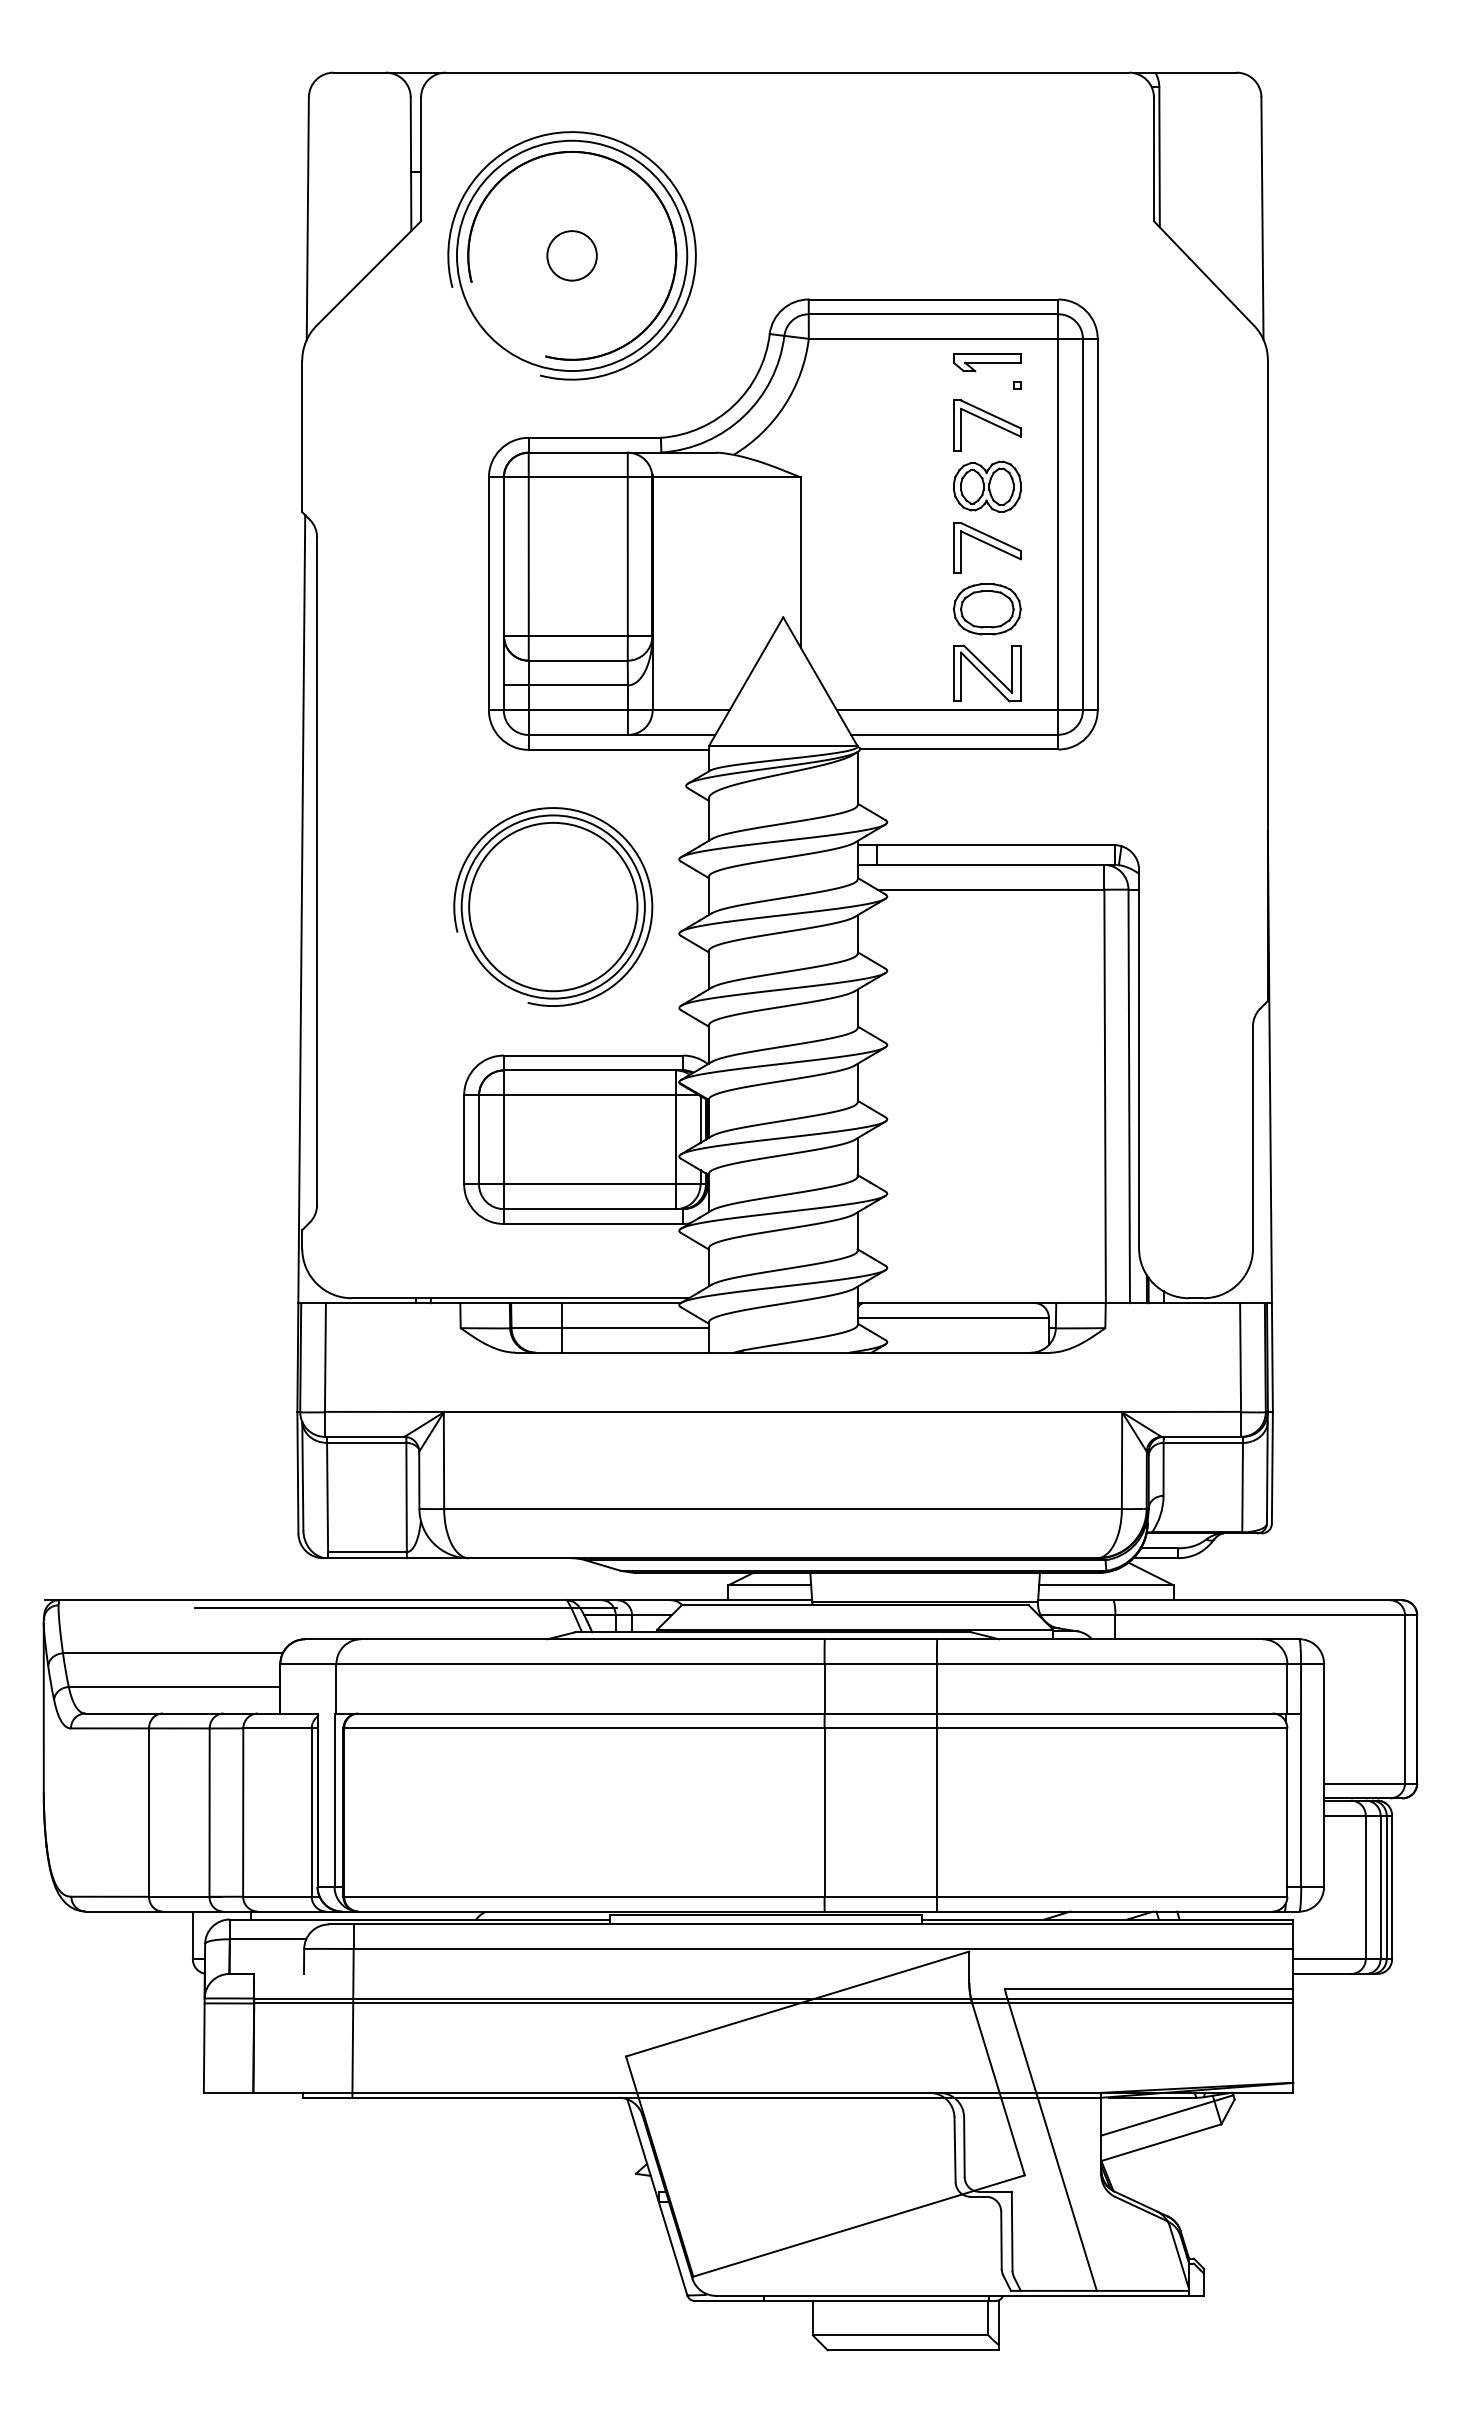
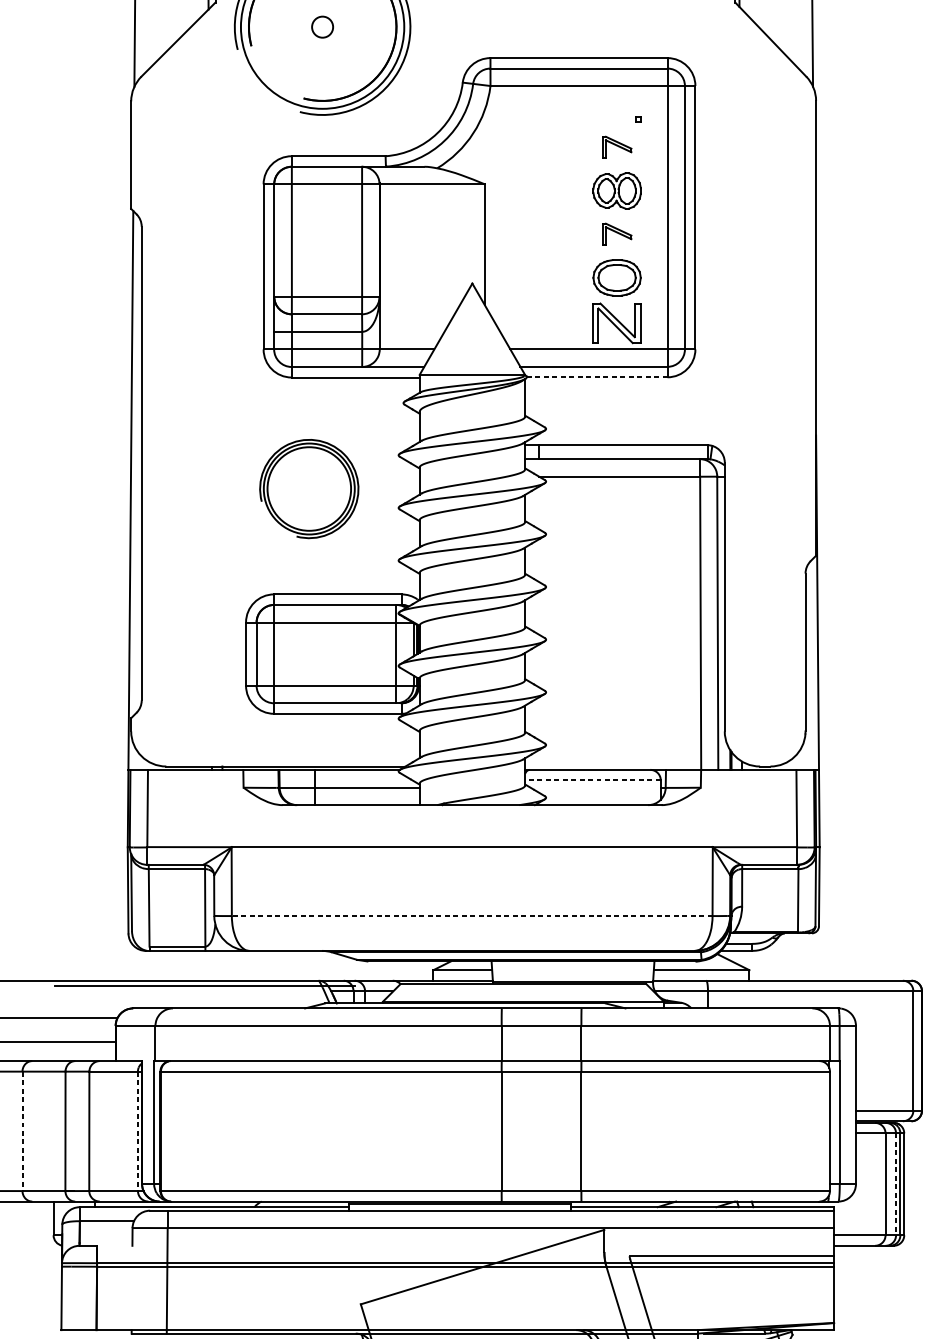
circle: (571, 255) -> (322, 26), size x0.6
part: (986, 362) -> (616, 102), removed
part: (987, 425) -> (617, 147), size x0.6
part: (987, 547) -> (617, 234), size x0.6
line: (958, 749) -> (596, 377), solid -> dashed
part: (553, 906) -> (309, 488), size x0.7
line: (953, 1317) -> (593, 780), solid -> dashed
line: (783, 1509) -> (472, 916), solid -> dashed
line: (148, 1813) -> (22, 1131), solid -> dashed
line: (311, 1813) -> (137, 1131), solid -> dashed
line: (1380, 1887) -> (896, 1184), solid -> dashed

